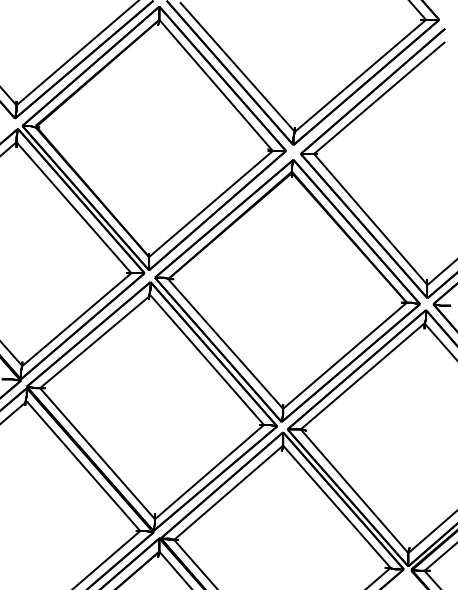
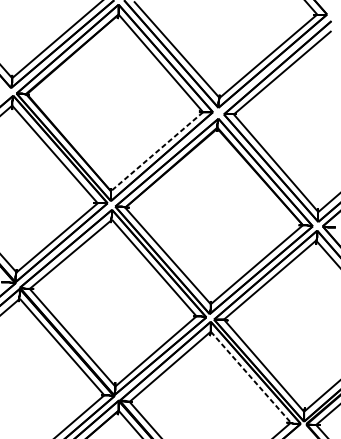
line: (210, 204) -> (156, 152), solid -> dashed
line: (337, 507) -> (251, 377), solid -> dashed

